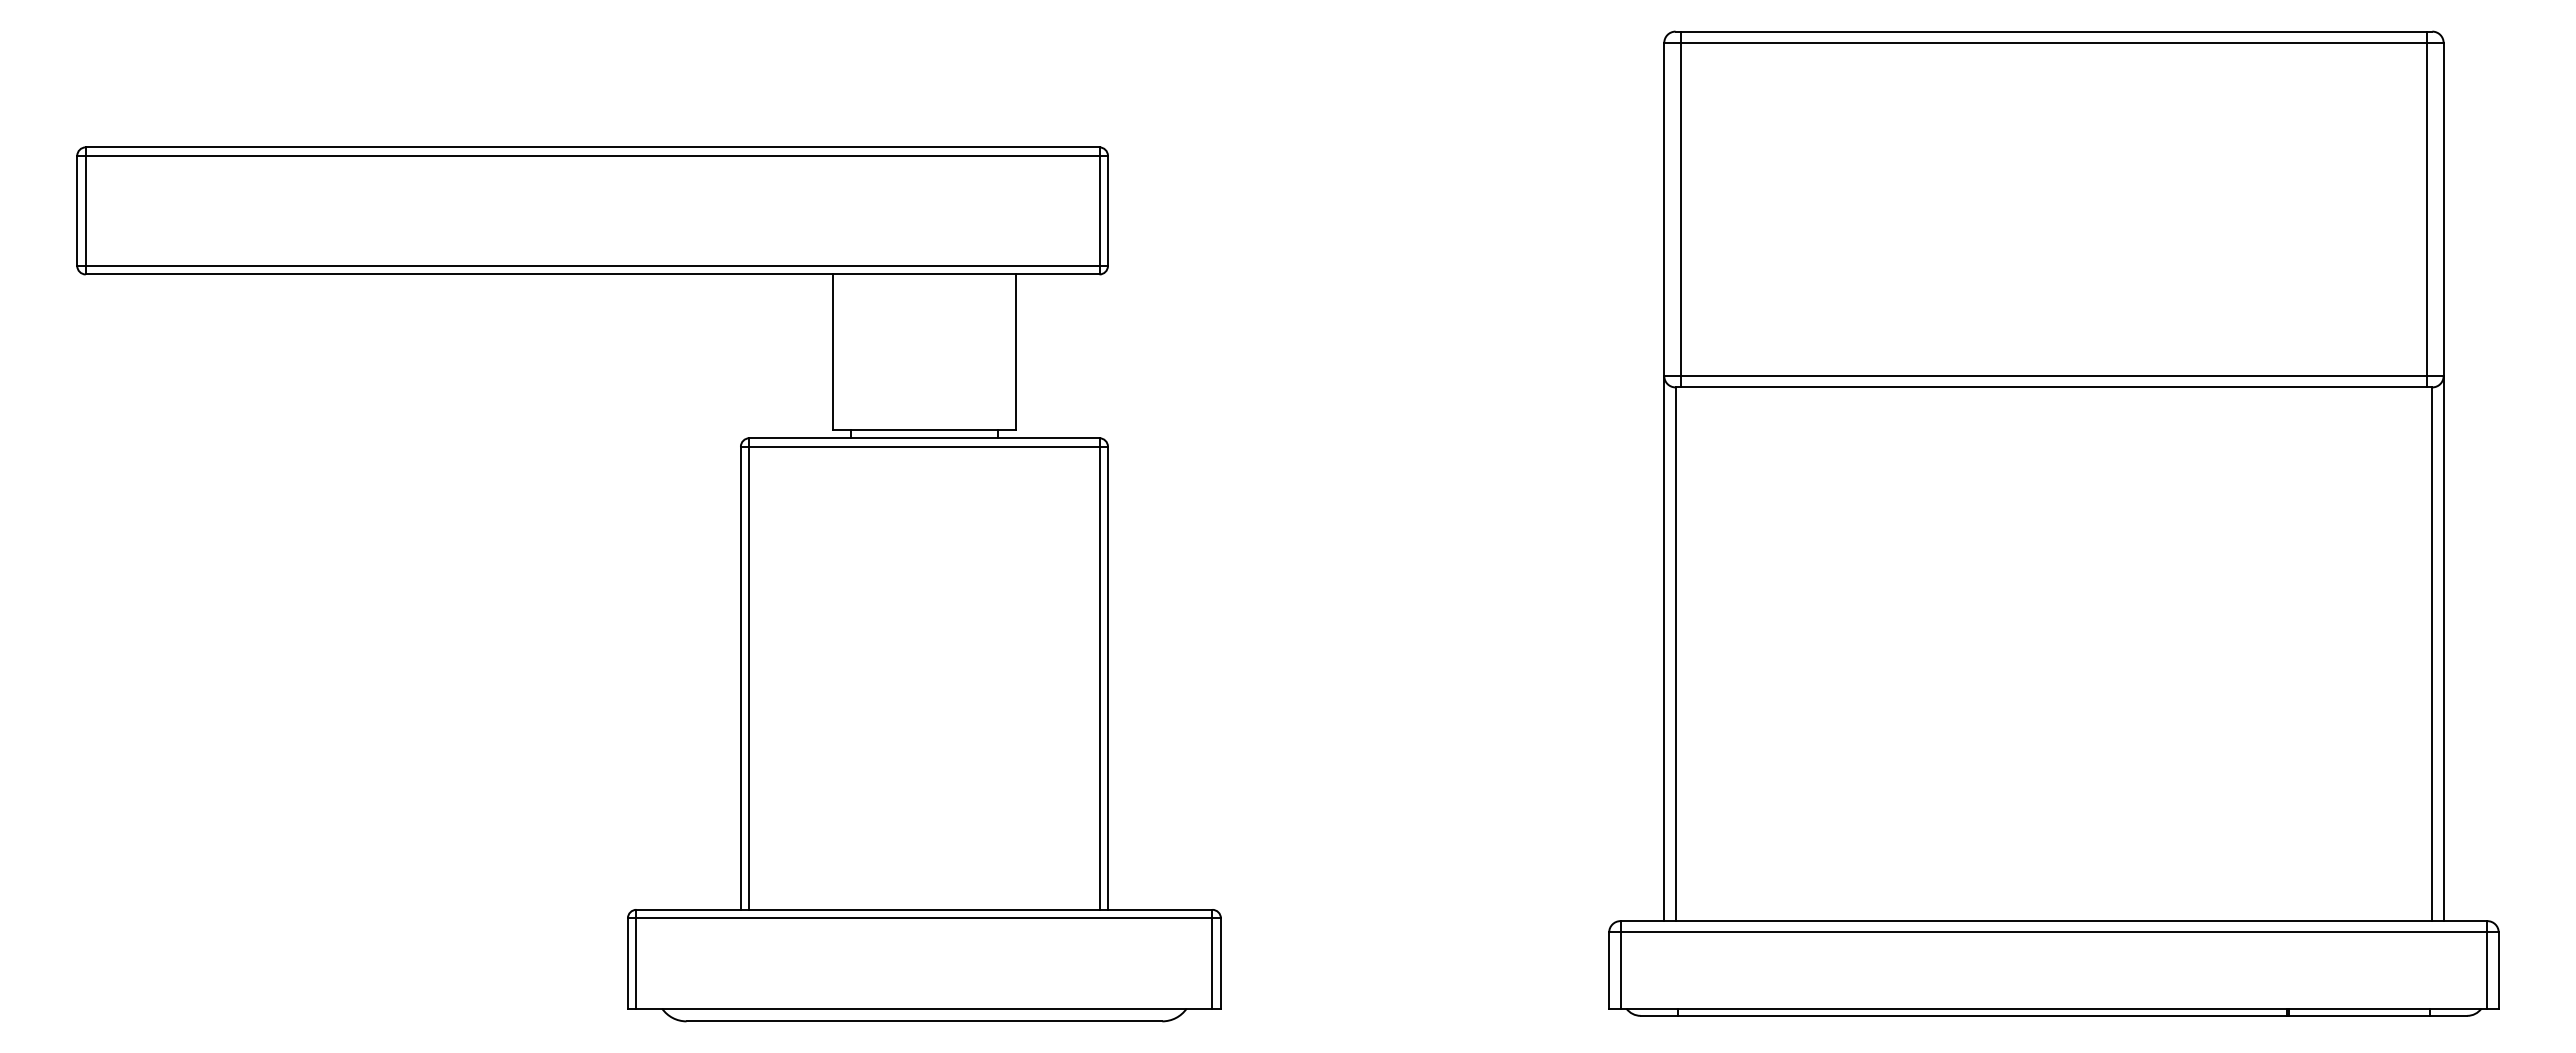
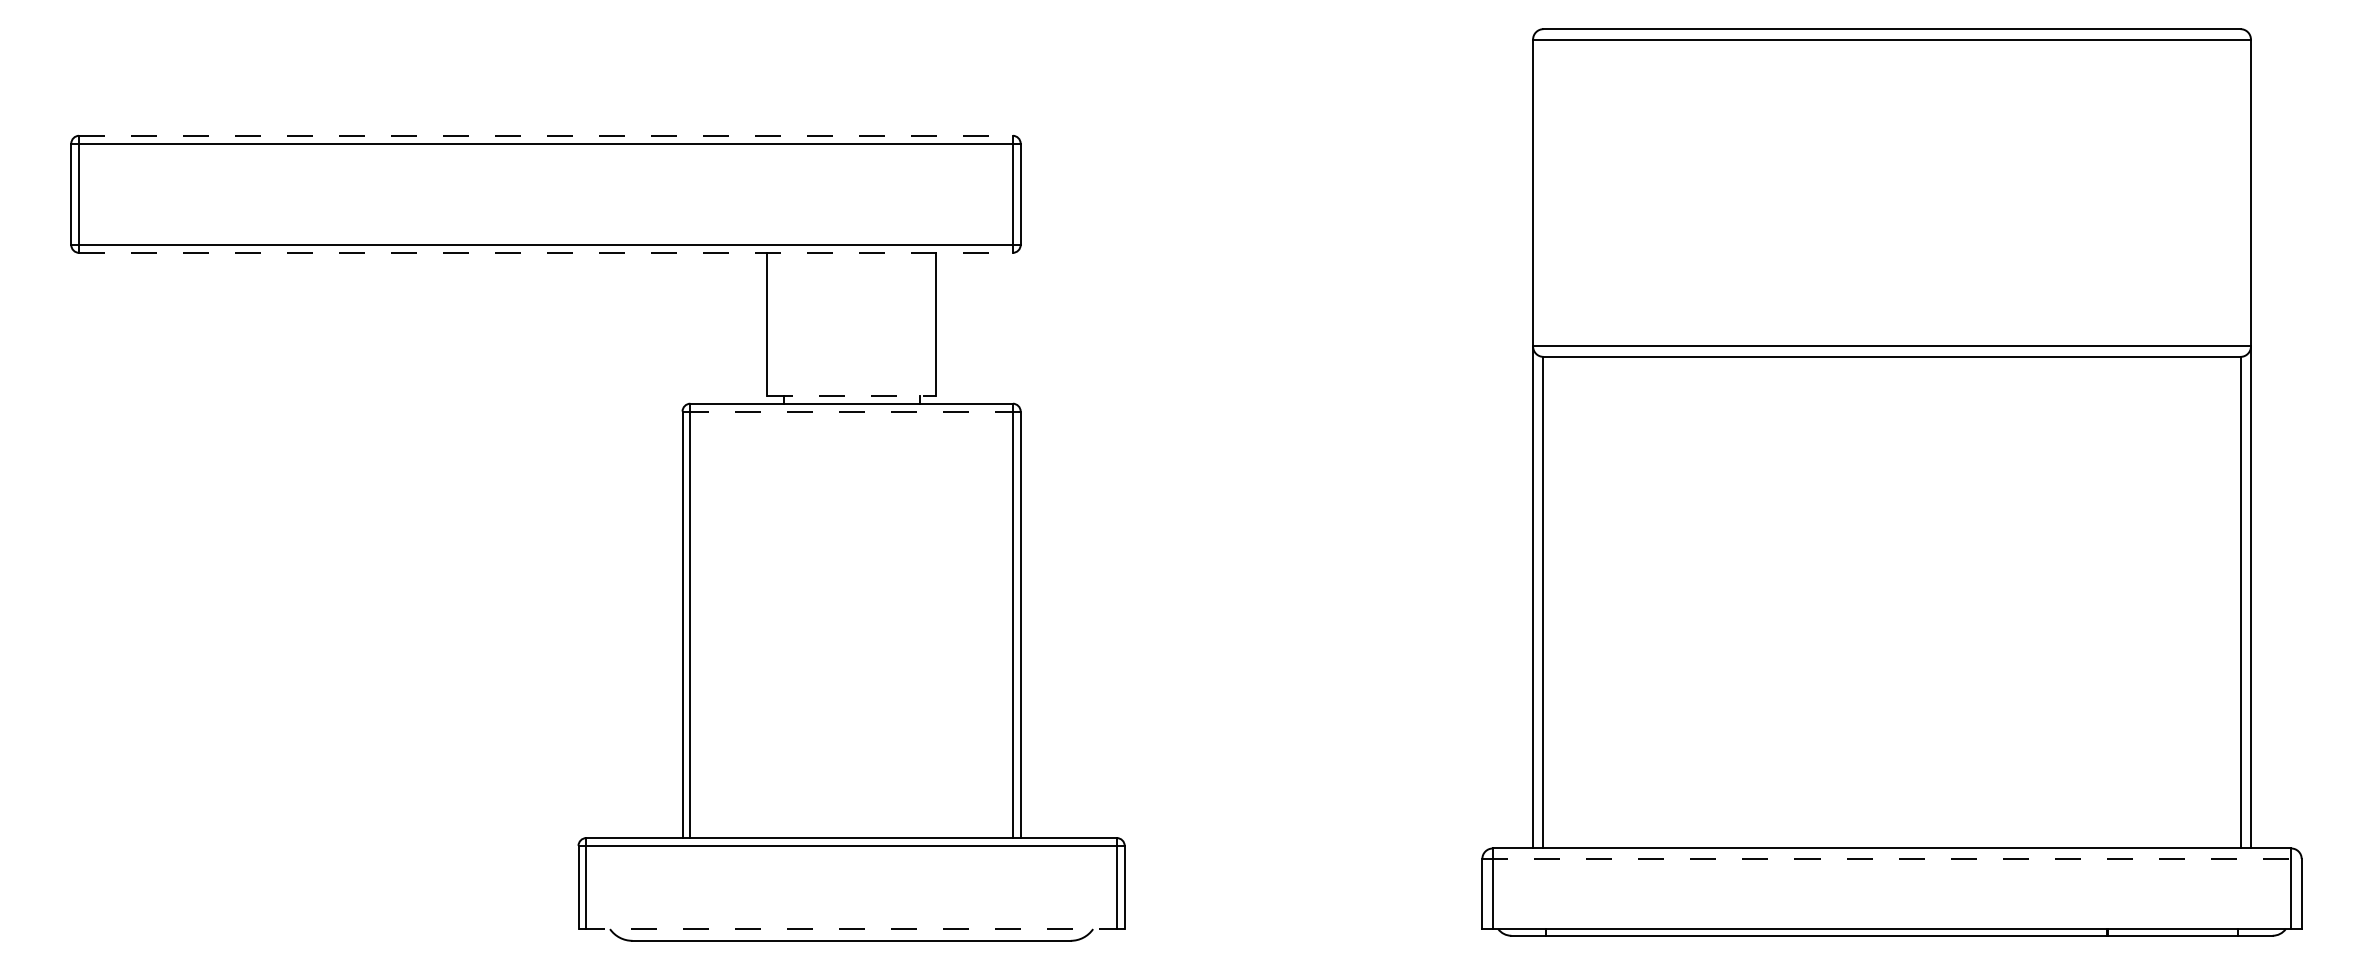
line: (592, 147) -> (545, 135), solid -> dashed
line: (1681, 209) -> (1548, 193), removed
line: (2426, 209) -> (2235, 193), removed
line: (592, 274) -> (545, 252), solid -> dashed
line: (924, 429) -> (851, 395), solid -> dashed
line: (924, 446) -> (851, 411), solid -> dashed
line: (2053, 932) -> (1891, 858), solid -> dashed
line: (924, 1008) -> (851, 928), solid -> dashed

